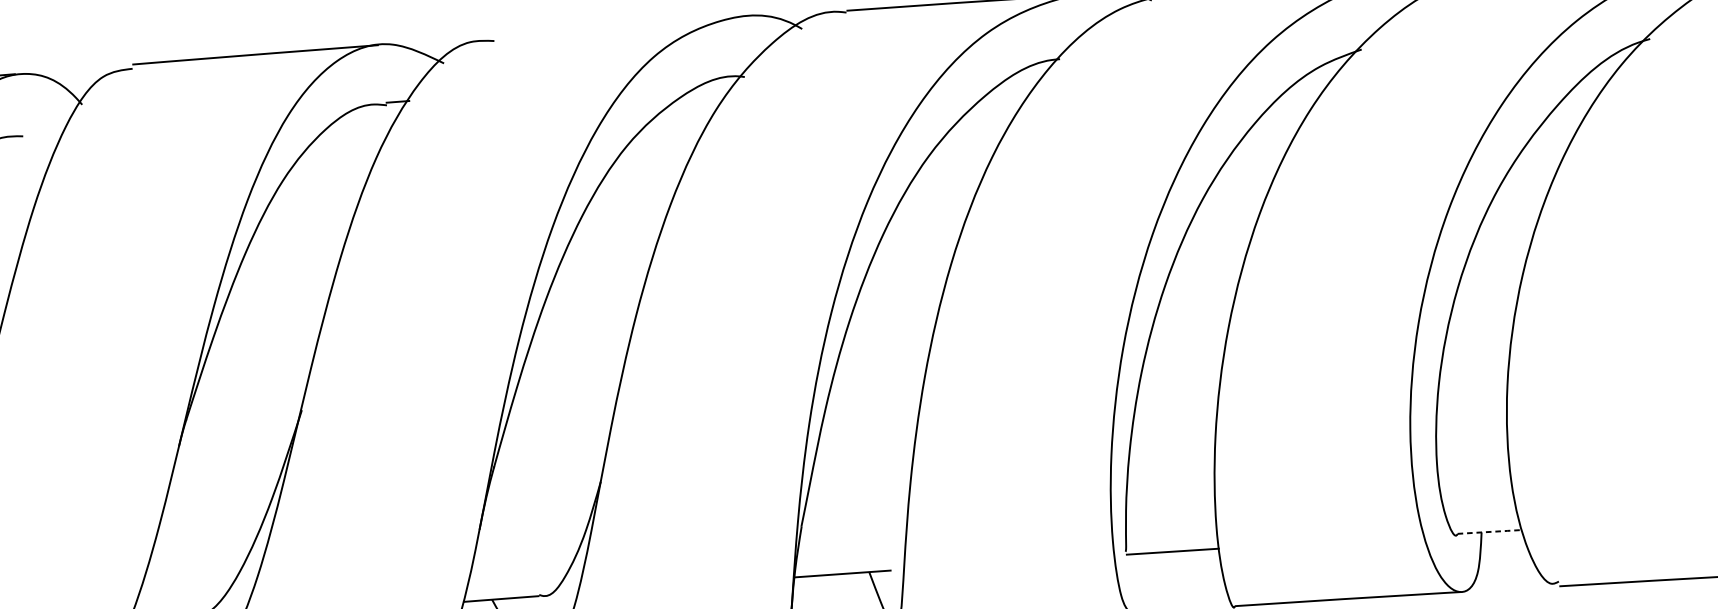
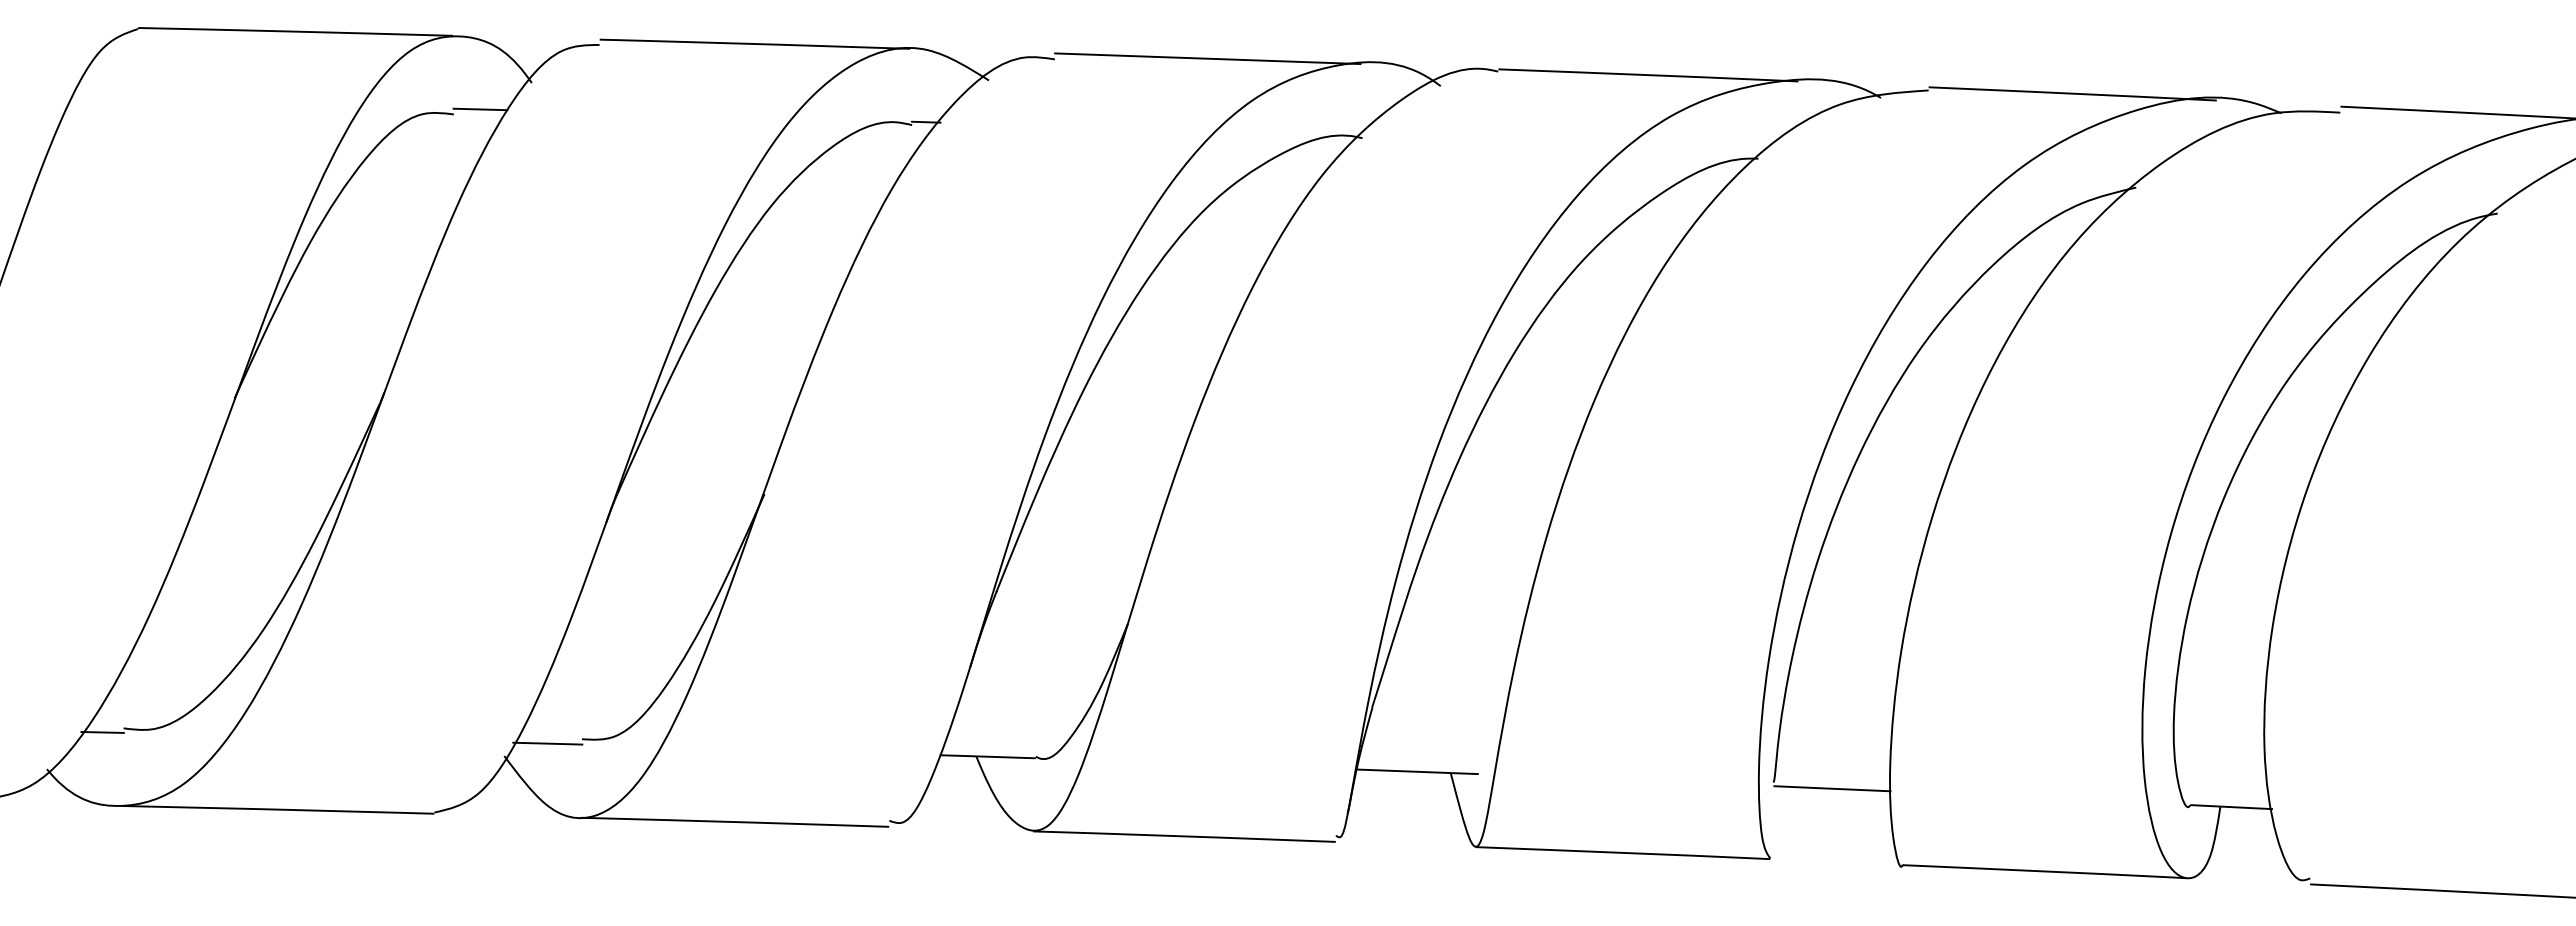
line: (615, 27) -> (1207, 58), added
line: (43, 130) -> (480, 109), added
line: (1491, 532) -> (2232, 807), dashed -> solid

